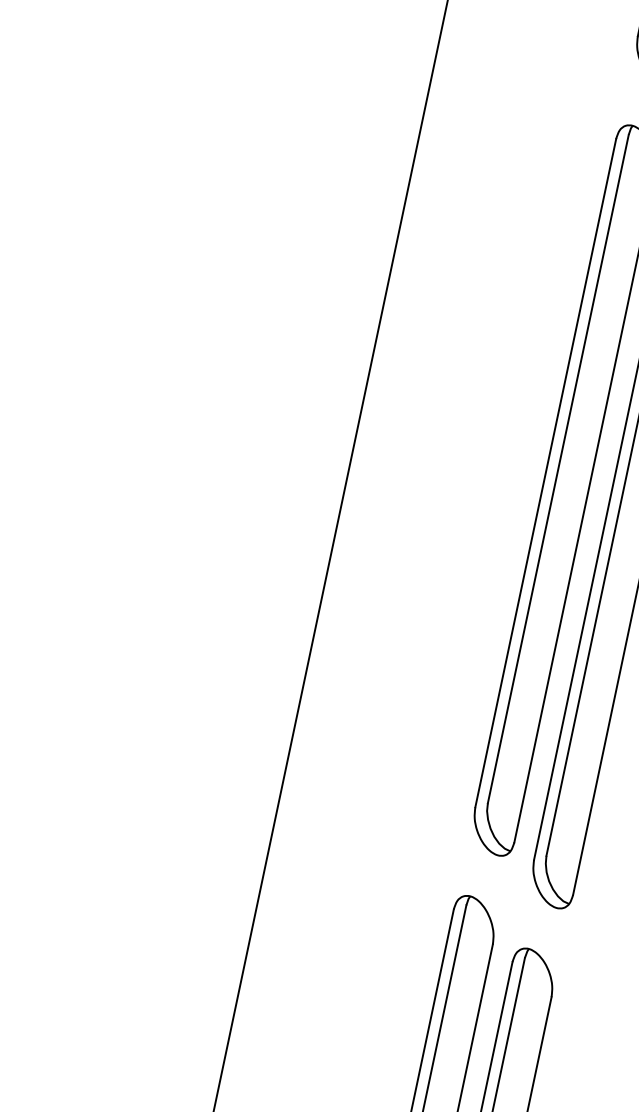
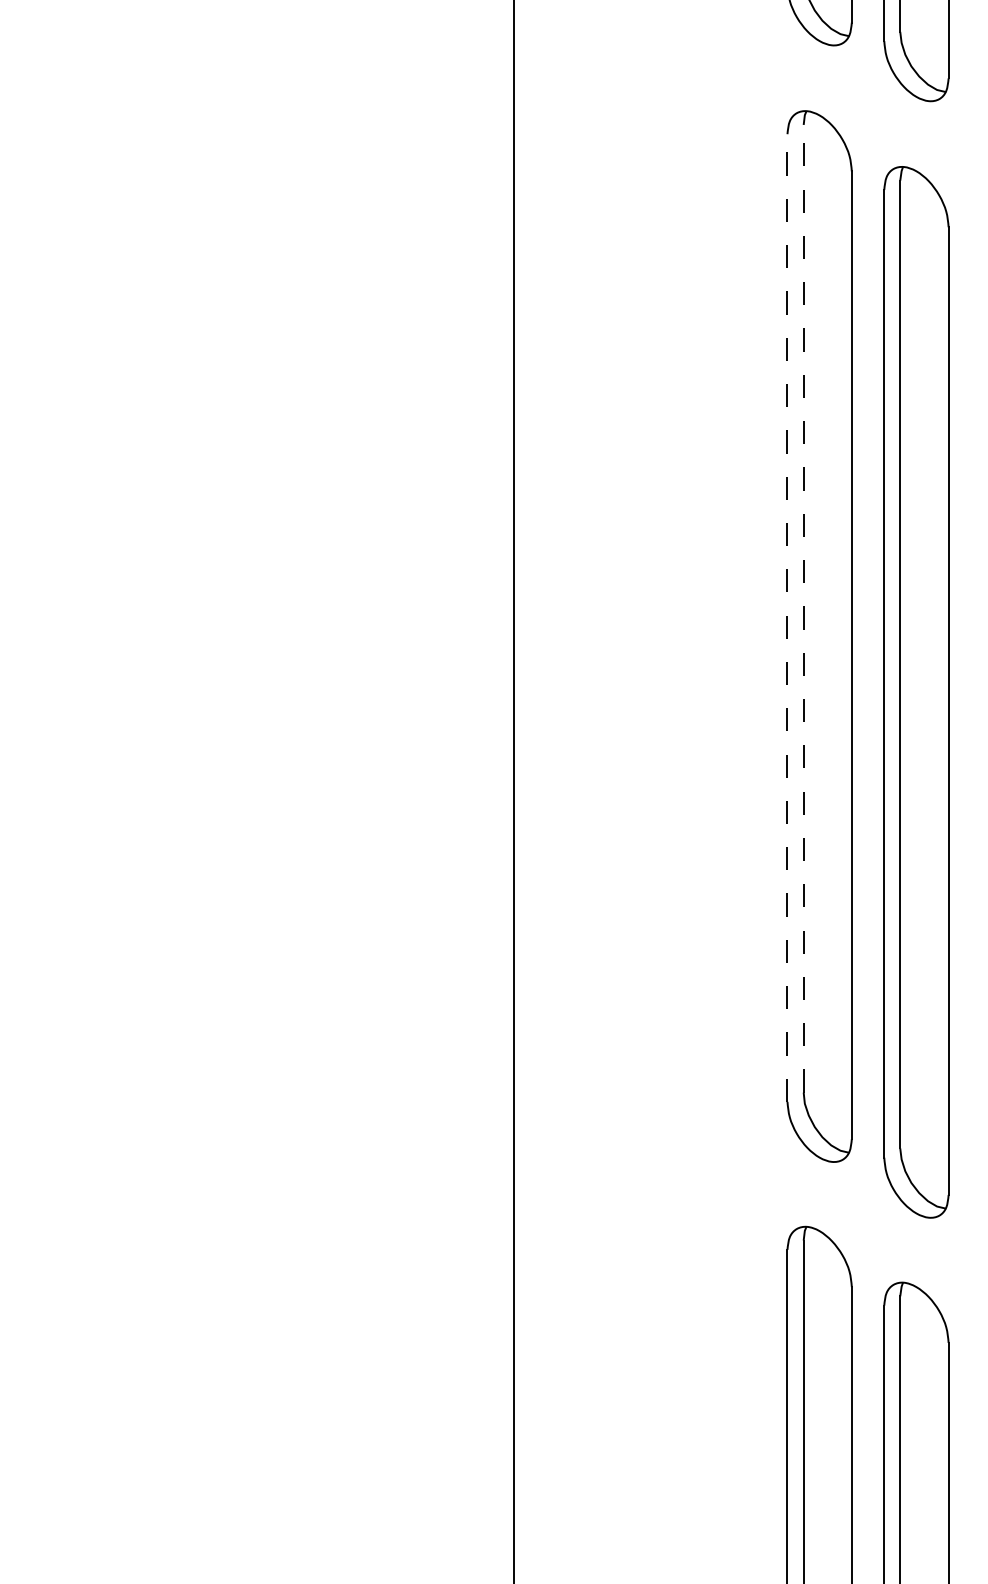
line: (558, 468) -> (803, 608), solid -> dashed
line: (545, 473) -> (787, 618), solid -> dashed

